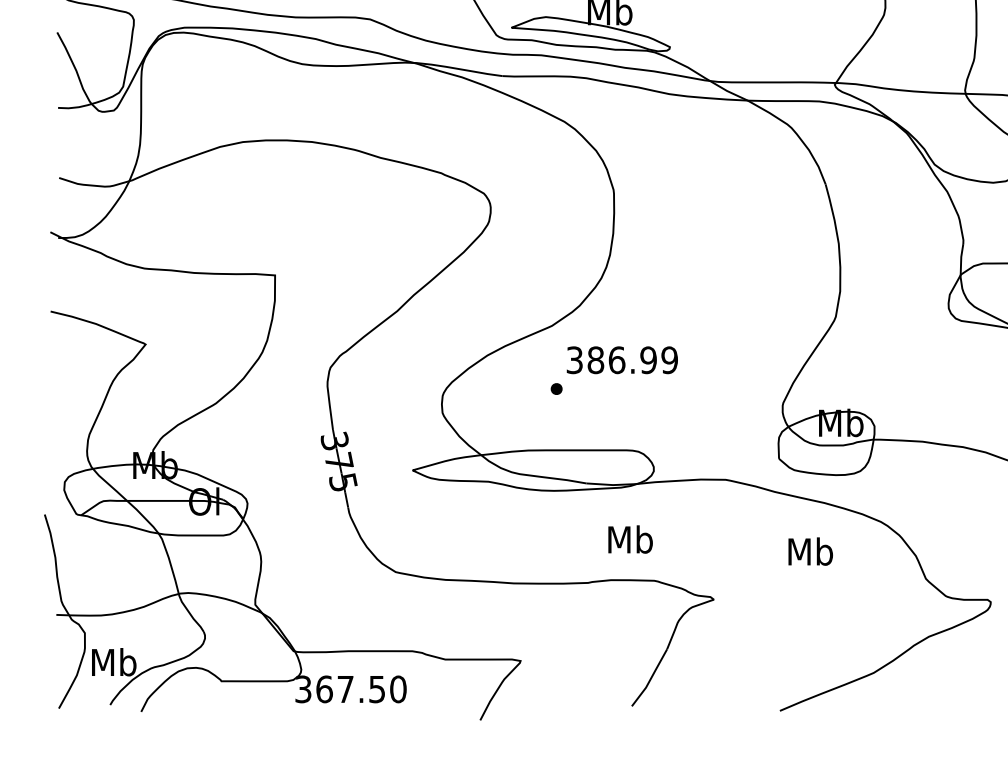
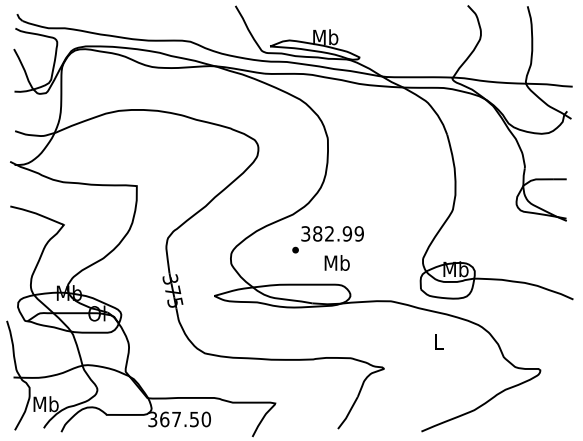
text: (616, 359) -> (329, 233), 386.99 -> 382.99
text: (629, 538) -> (336, 262), moved
text: (810, 551) -> (438, 341), Mb -> L

